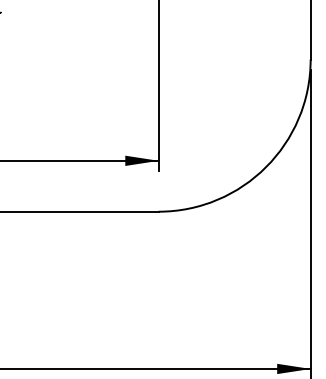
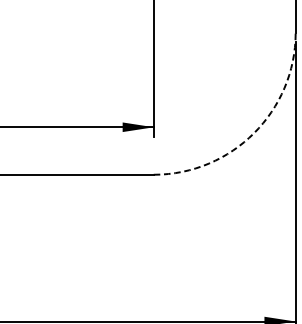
arc: (266, 167) -> (254, 133), solid -> dashed

